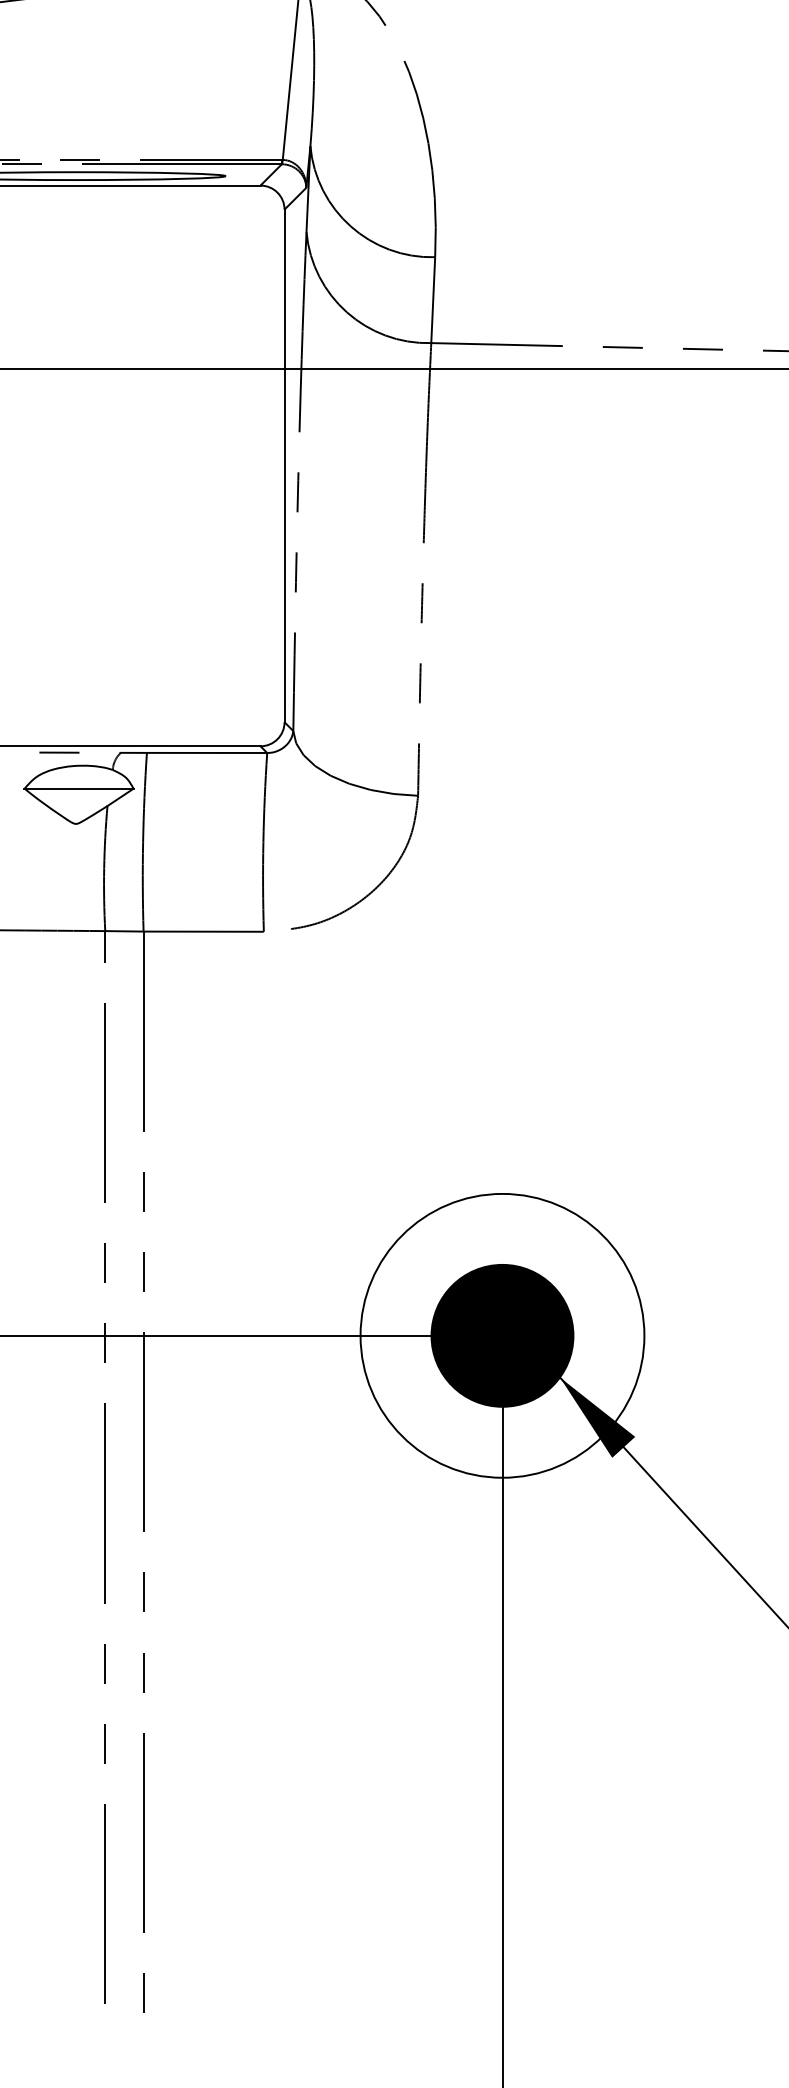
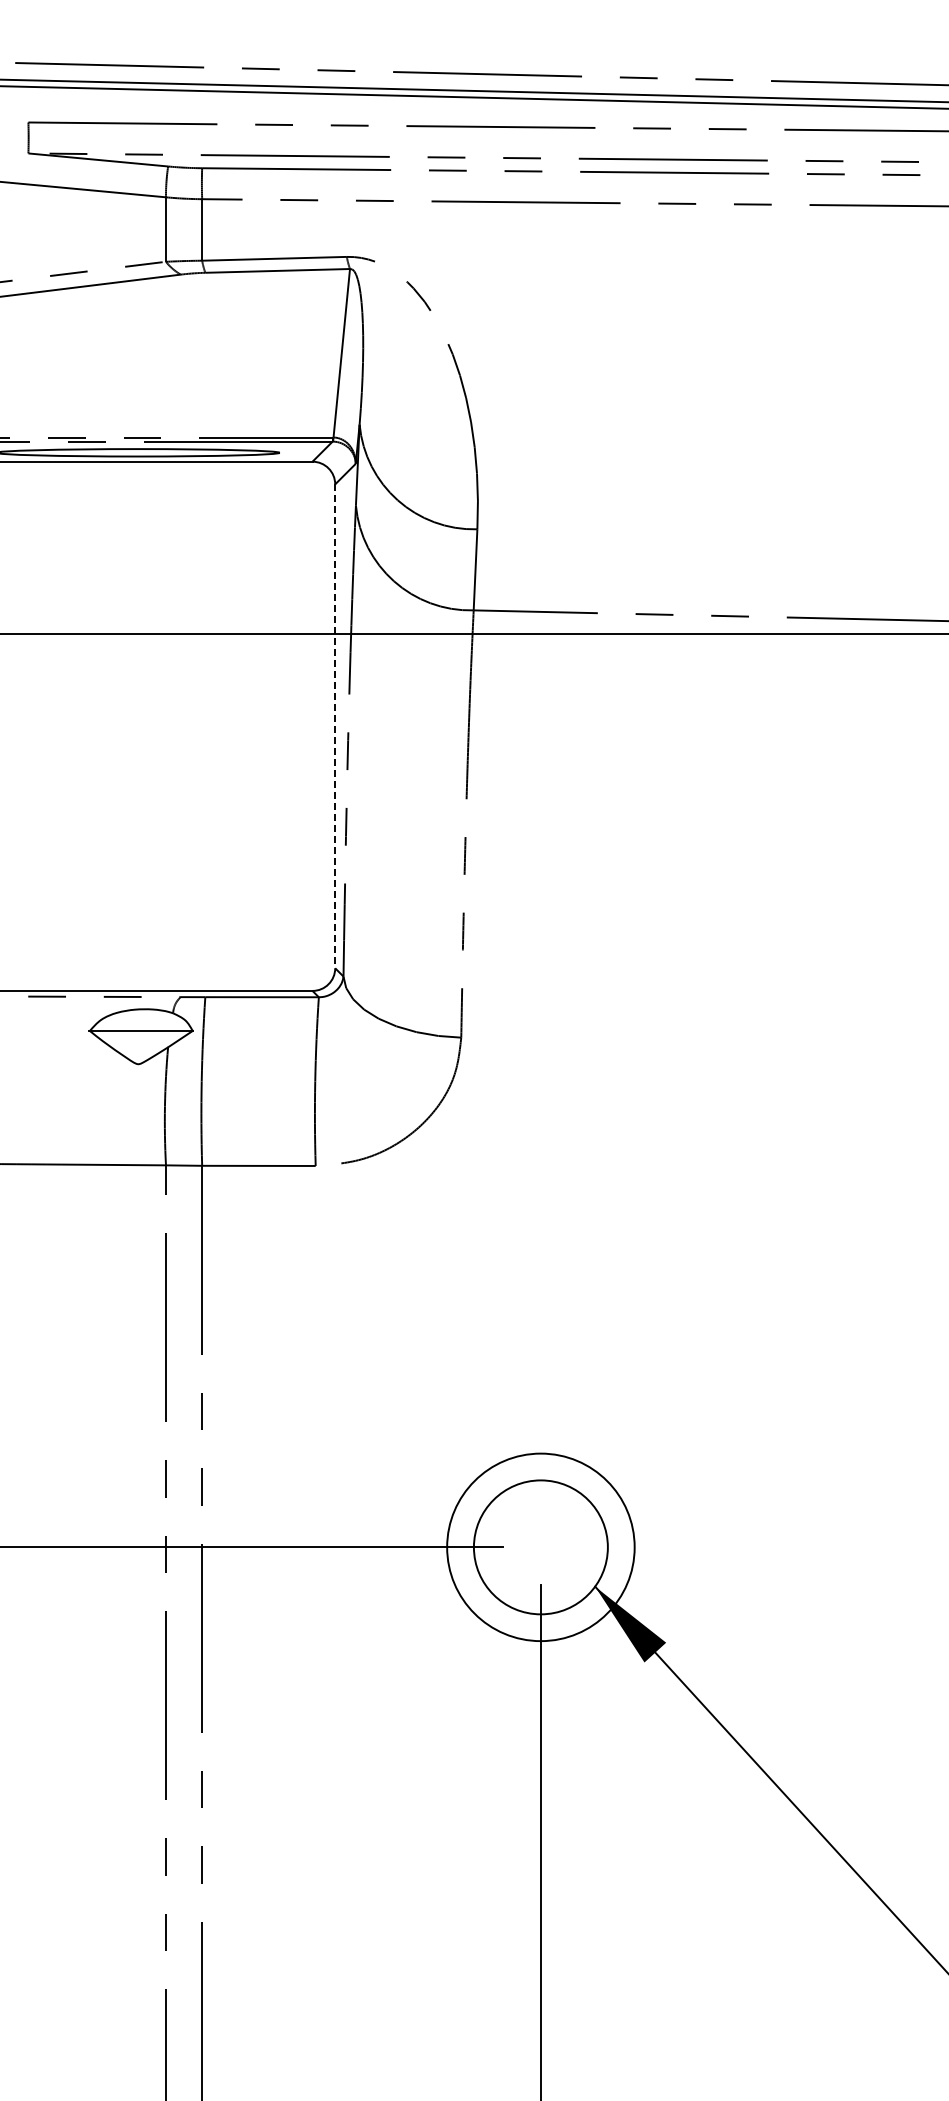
line: (284, 466) -> (335, 726), solid -> dashed
circle: (502, 1335) -> (540, 1547), size x0.7
fill: (502, 1335) -> (540, 1547), removed

